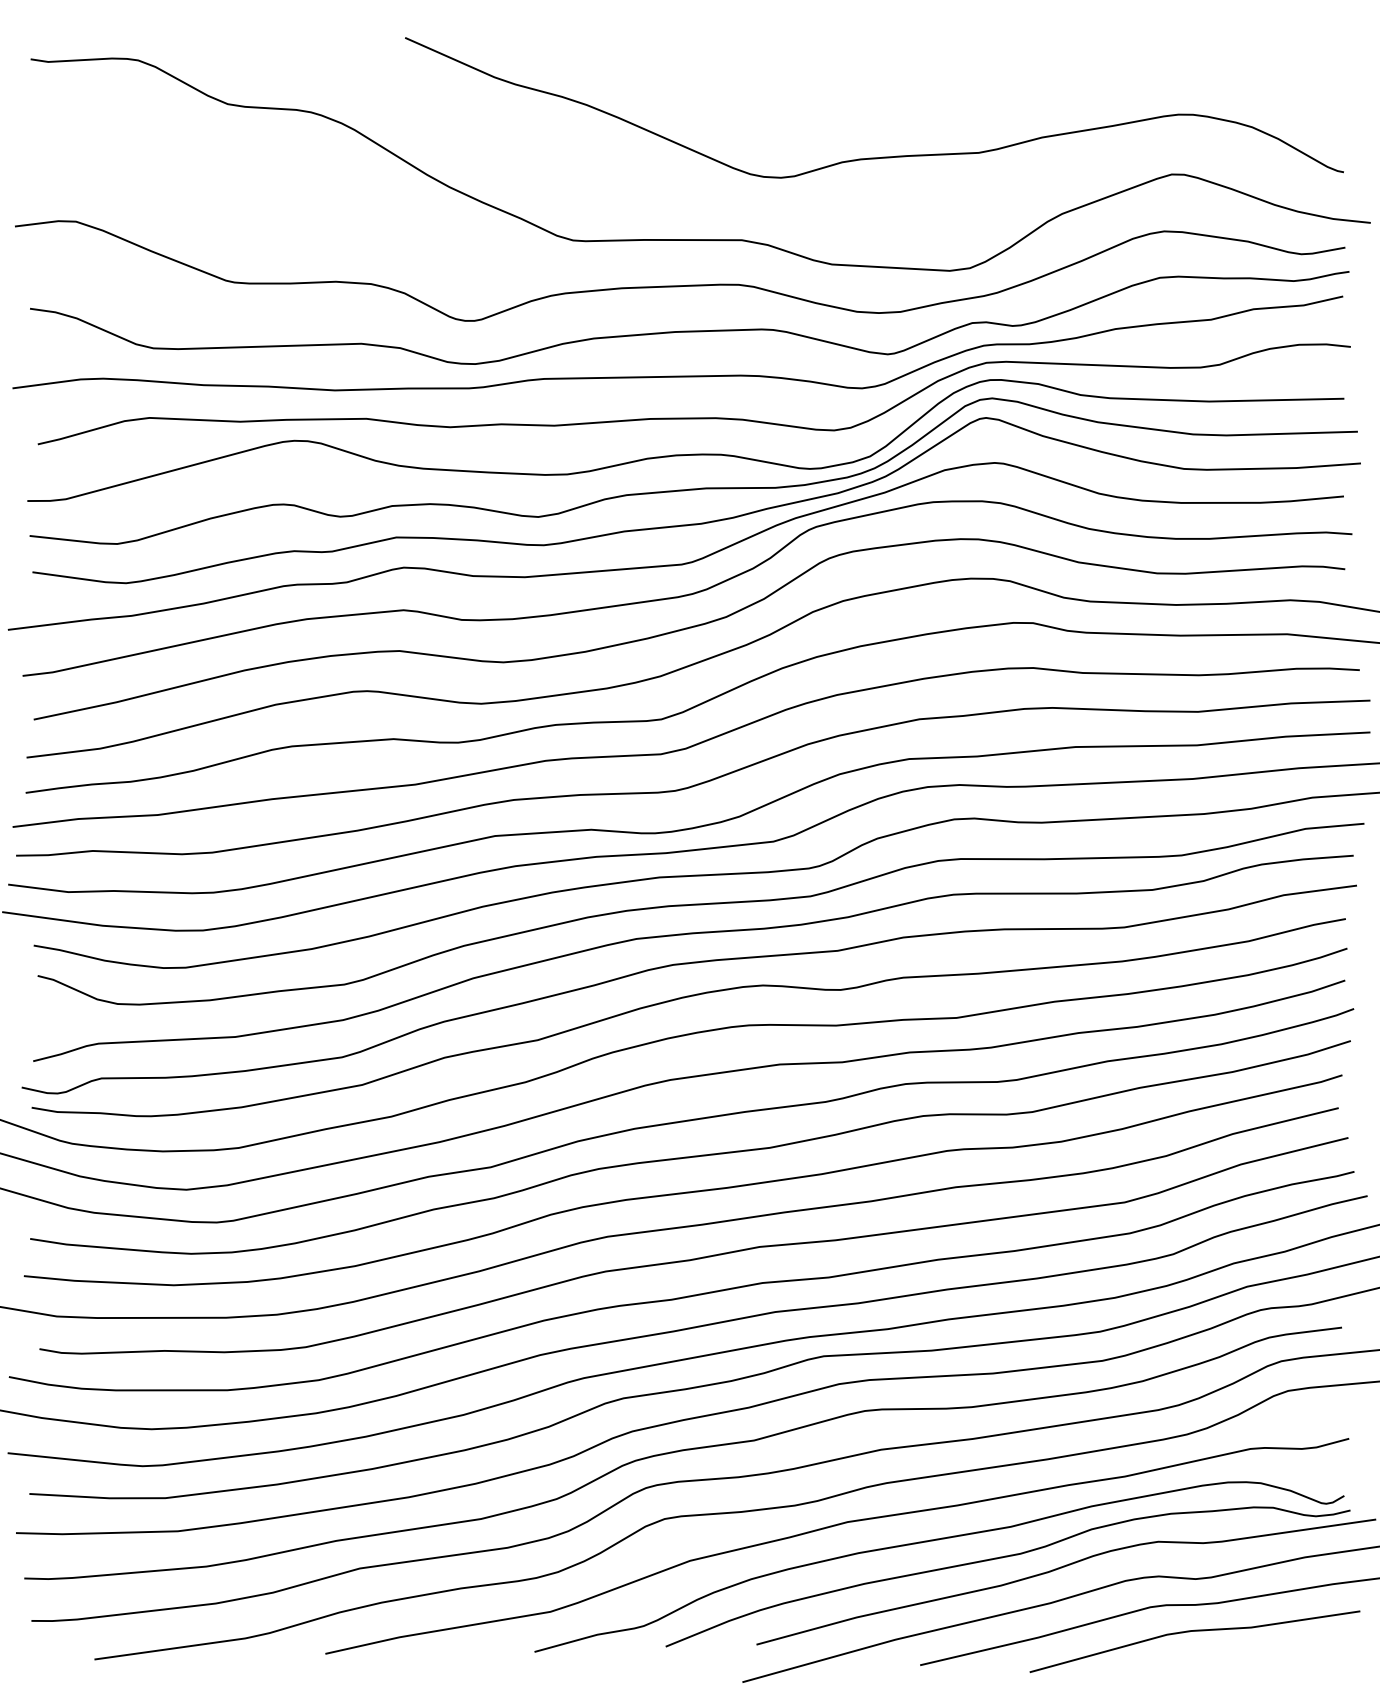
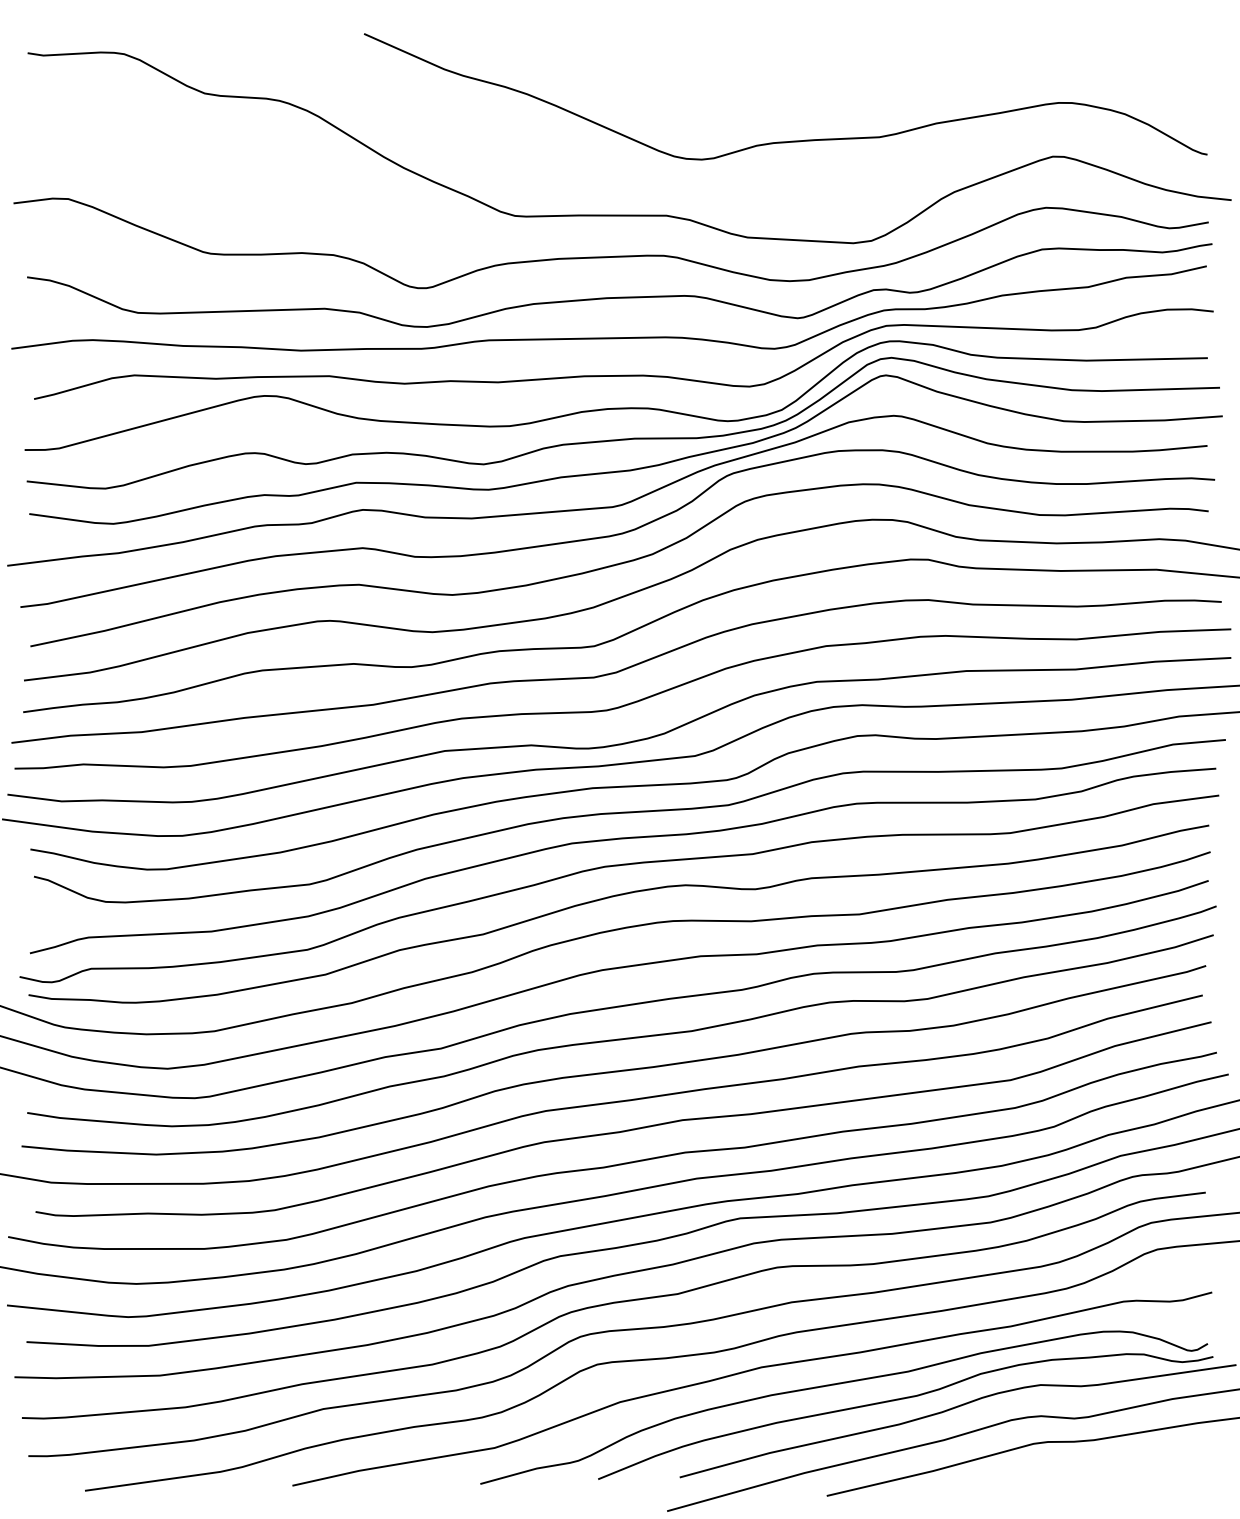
line: (1191, 1632) -> (1070, 1466), removed

